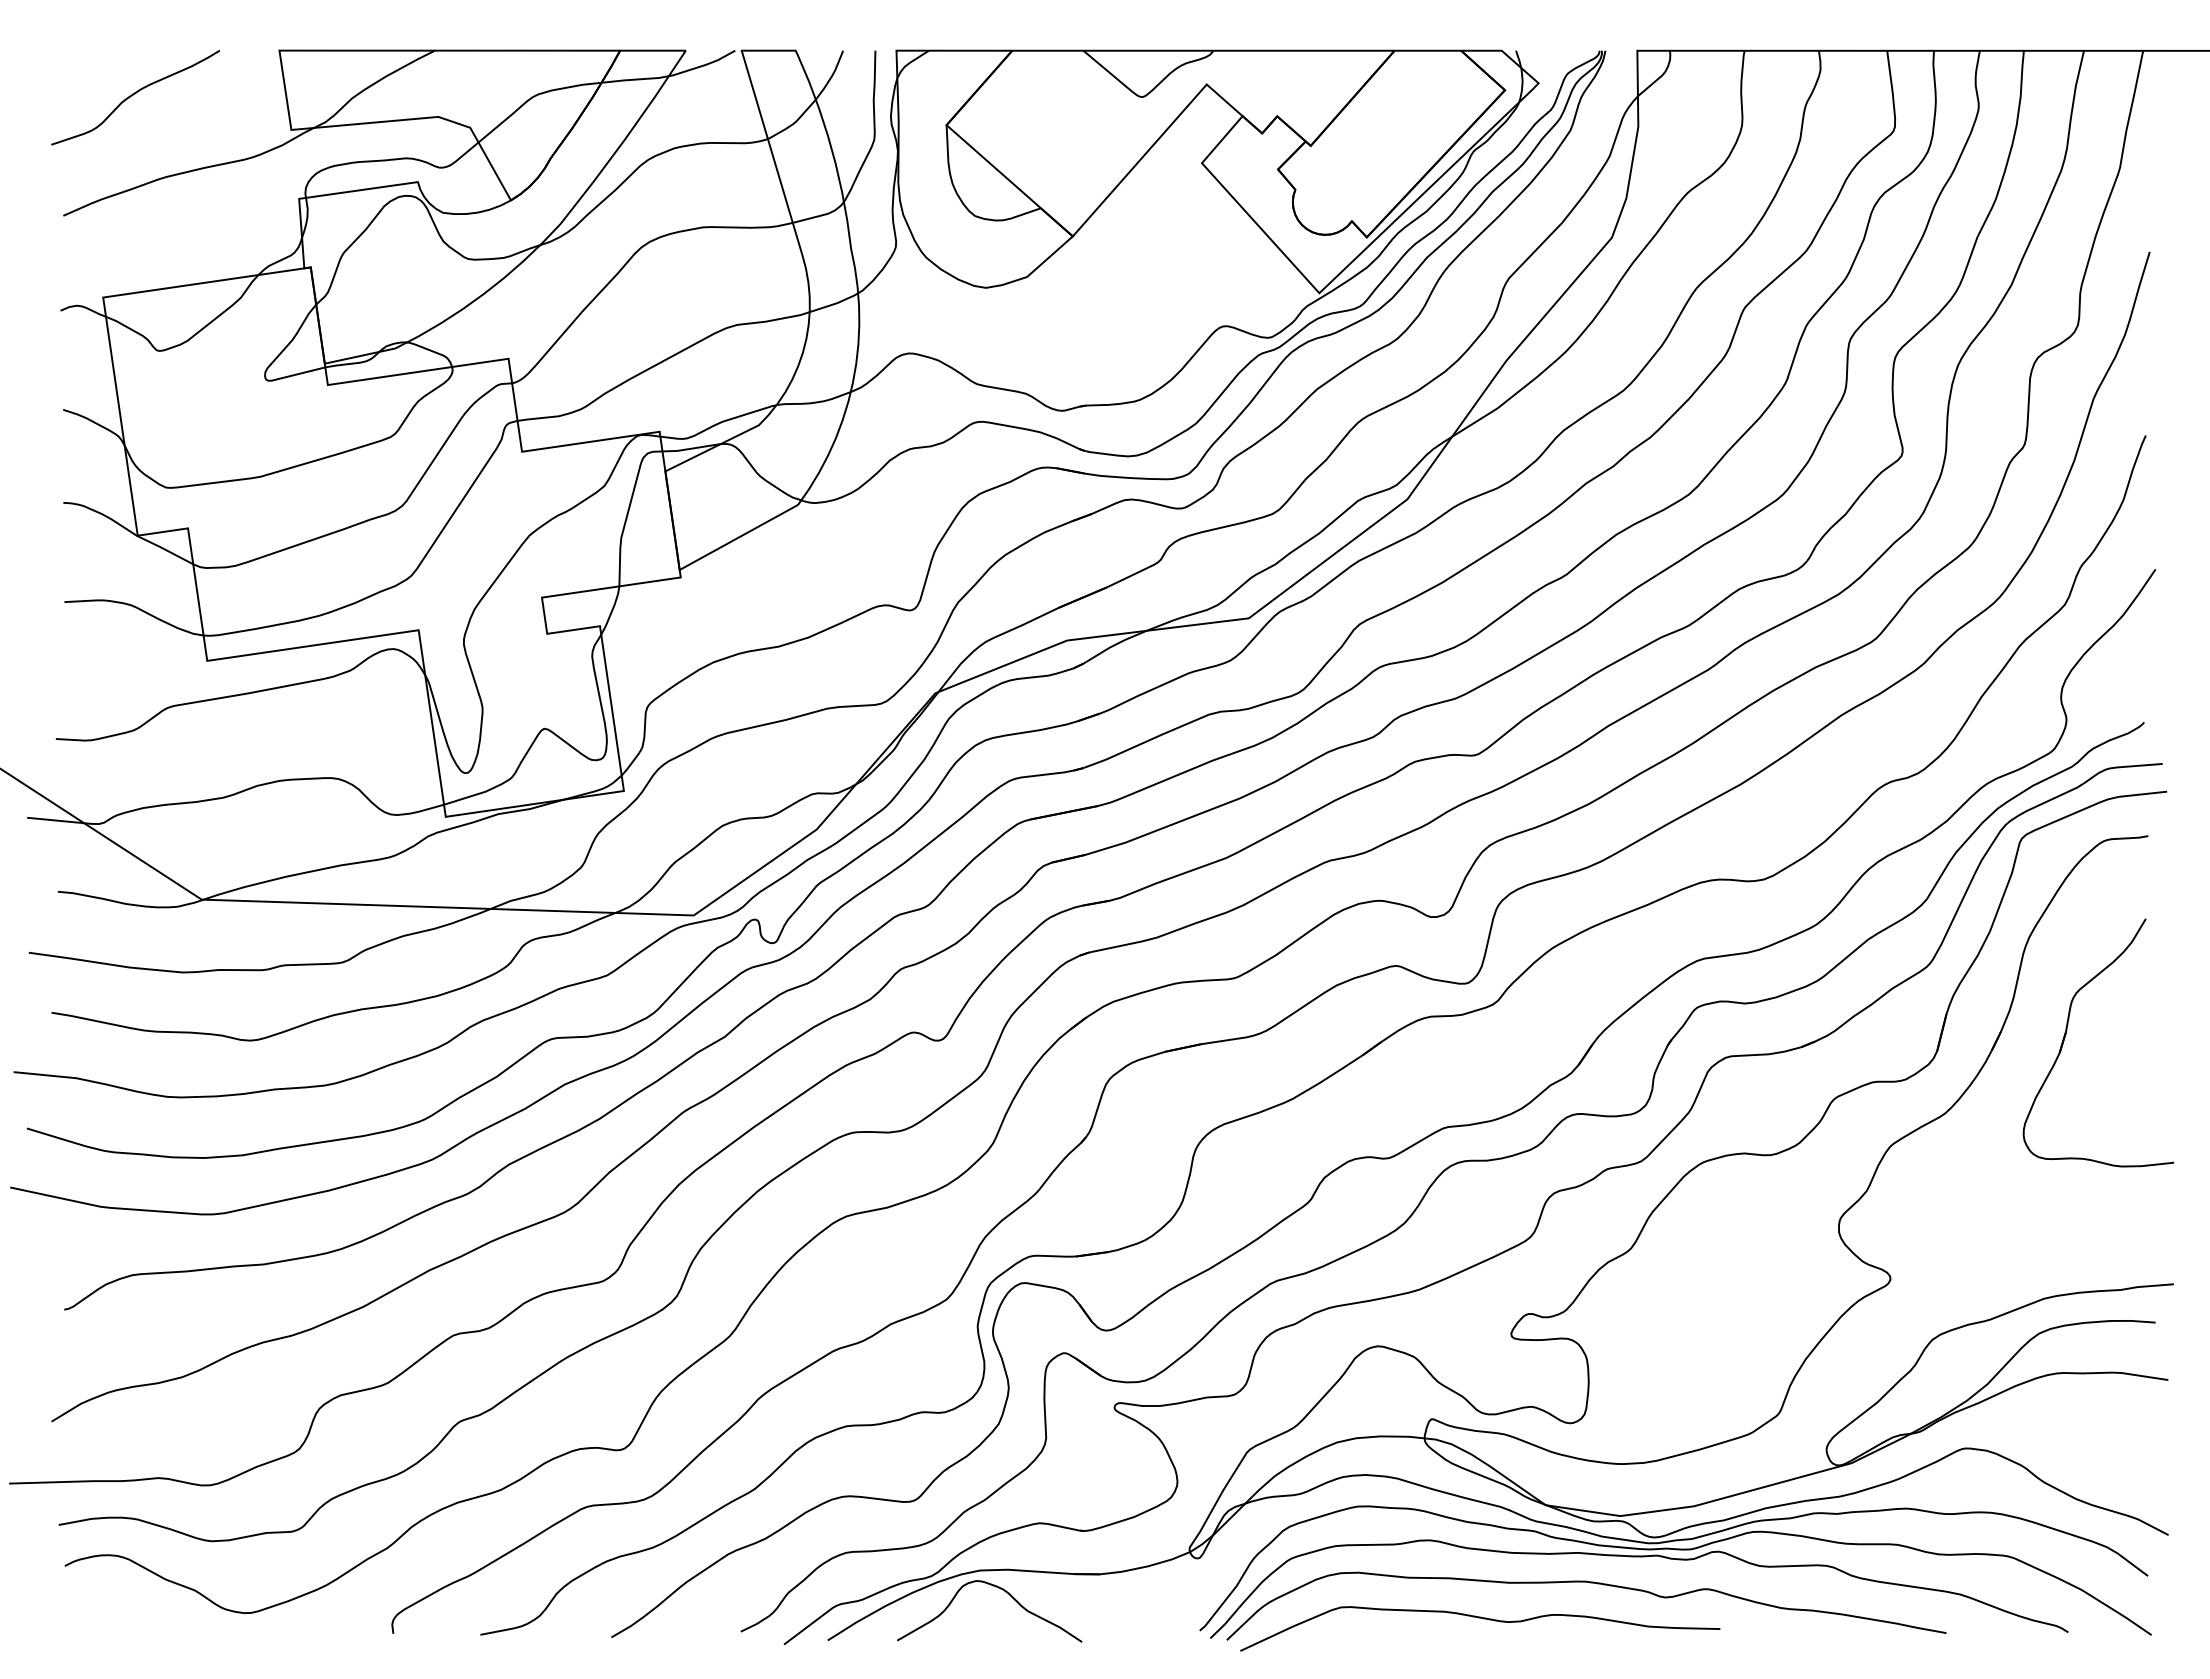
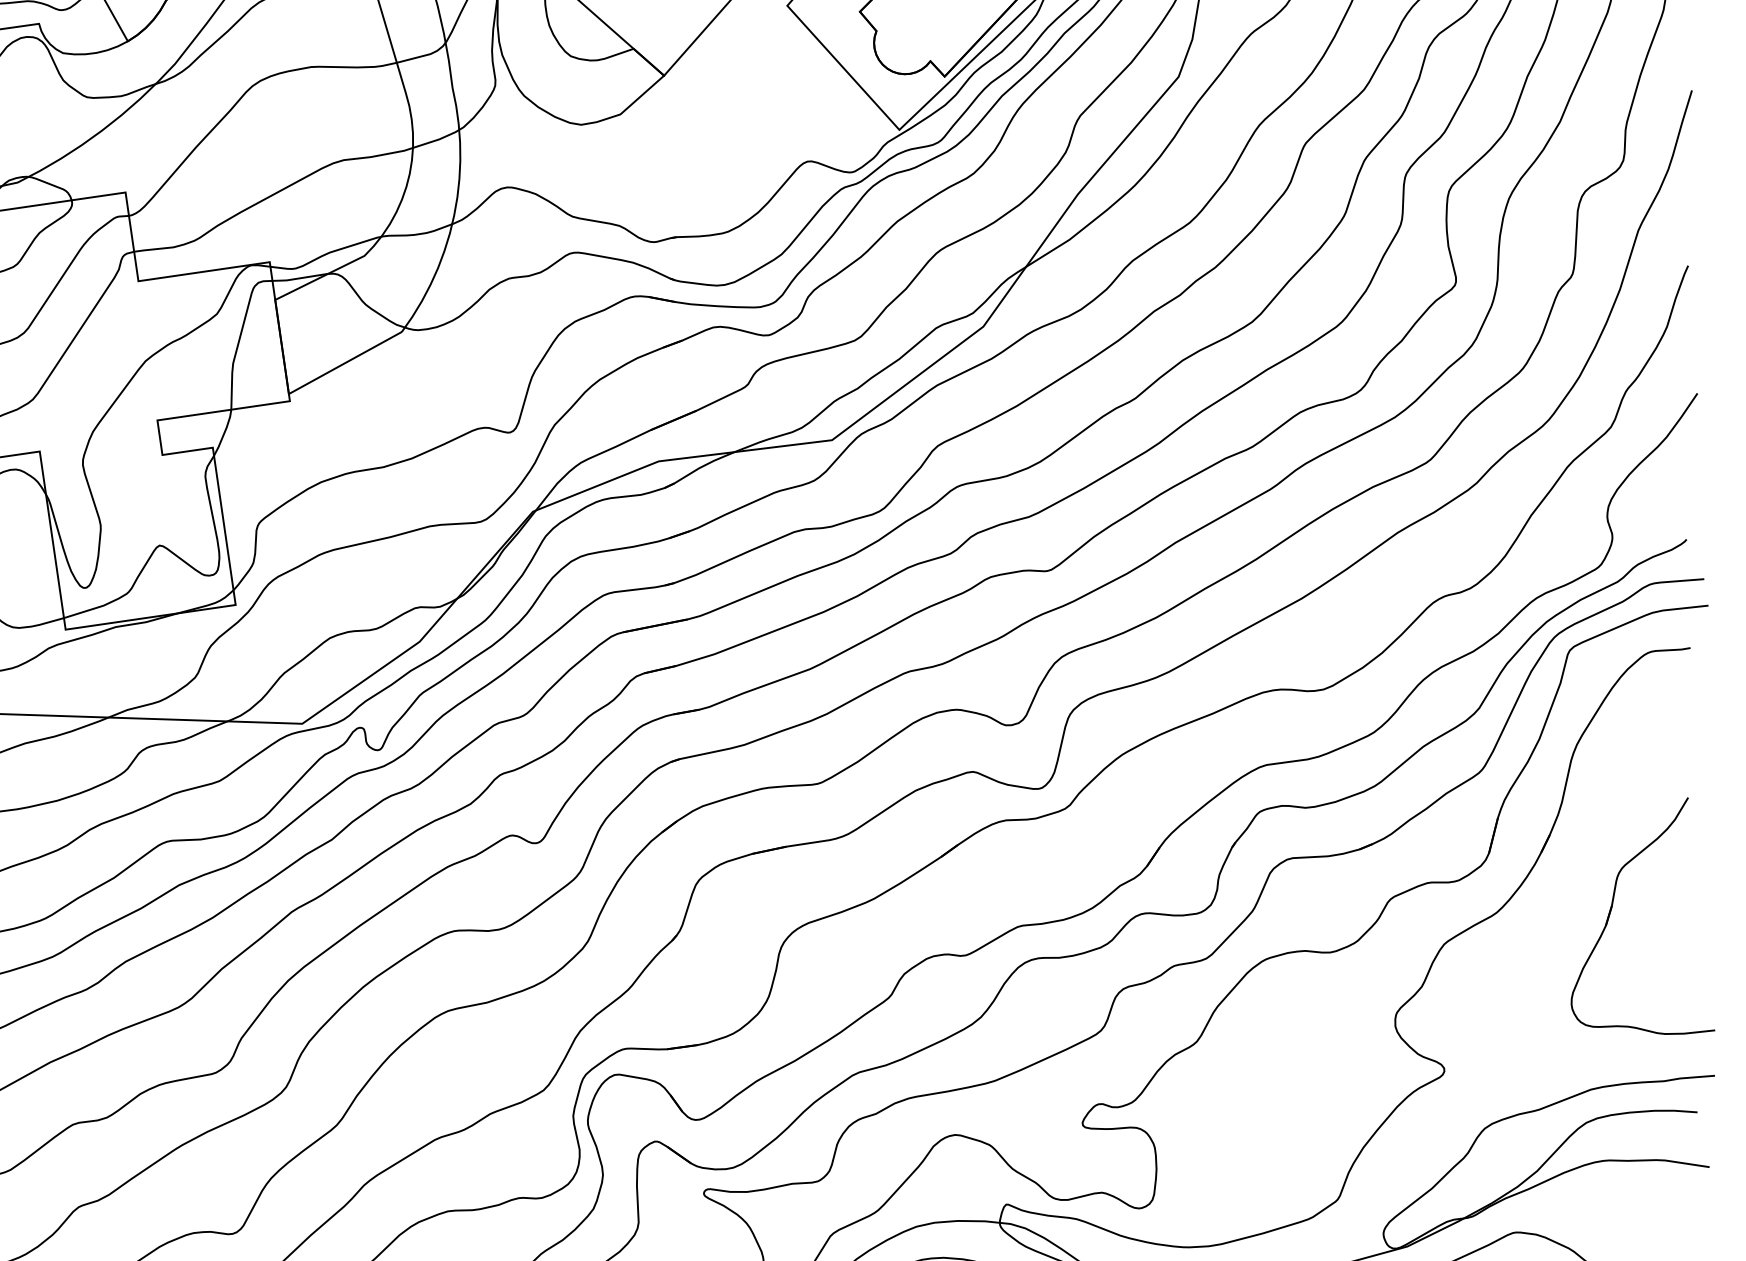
part: (2066, 1034) -> (1612, 908), moved

